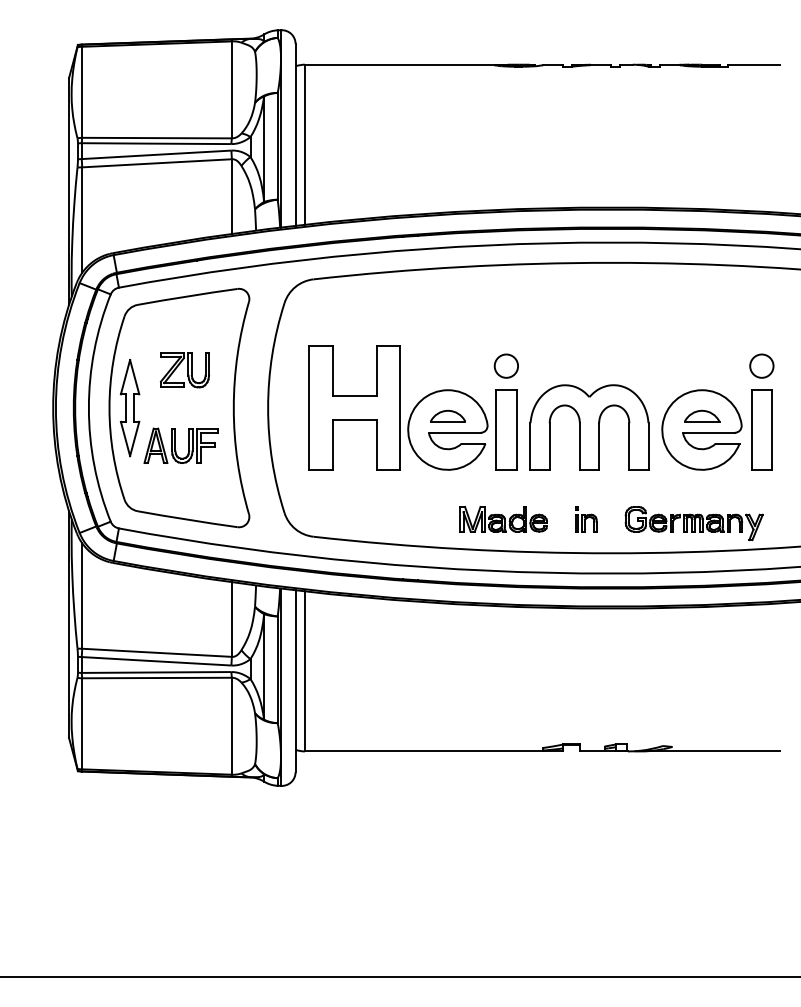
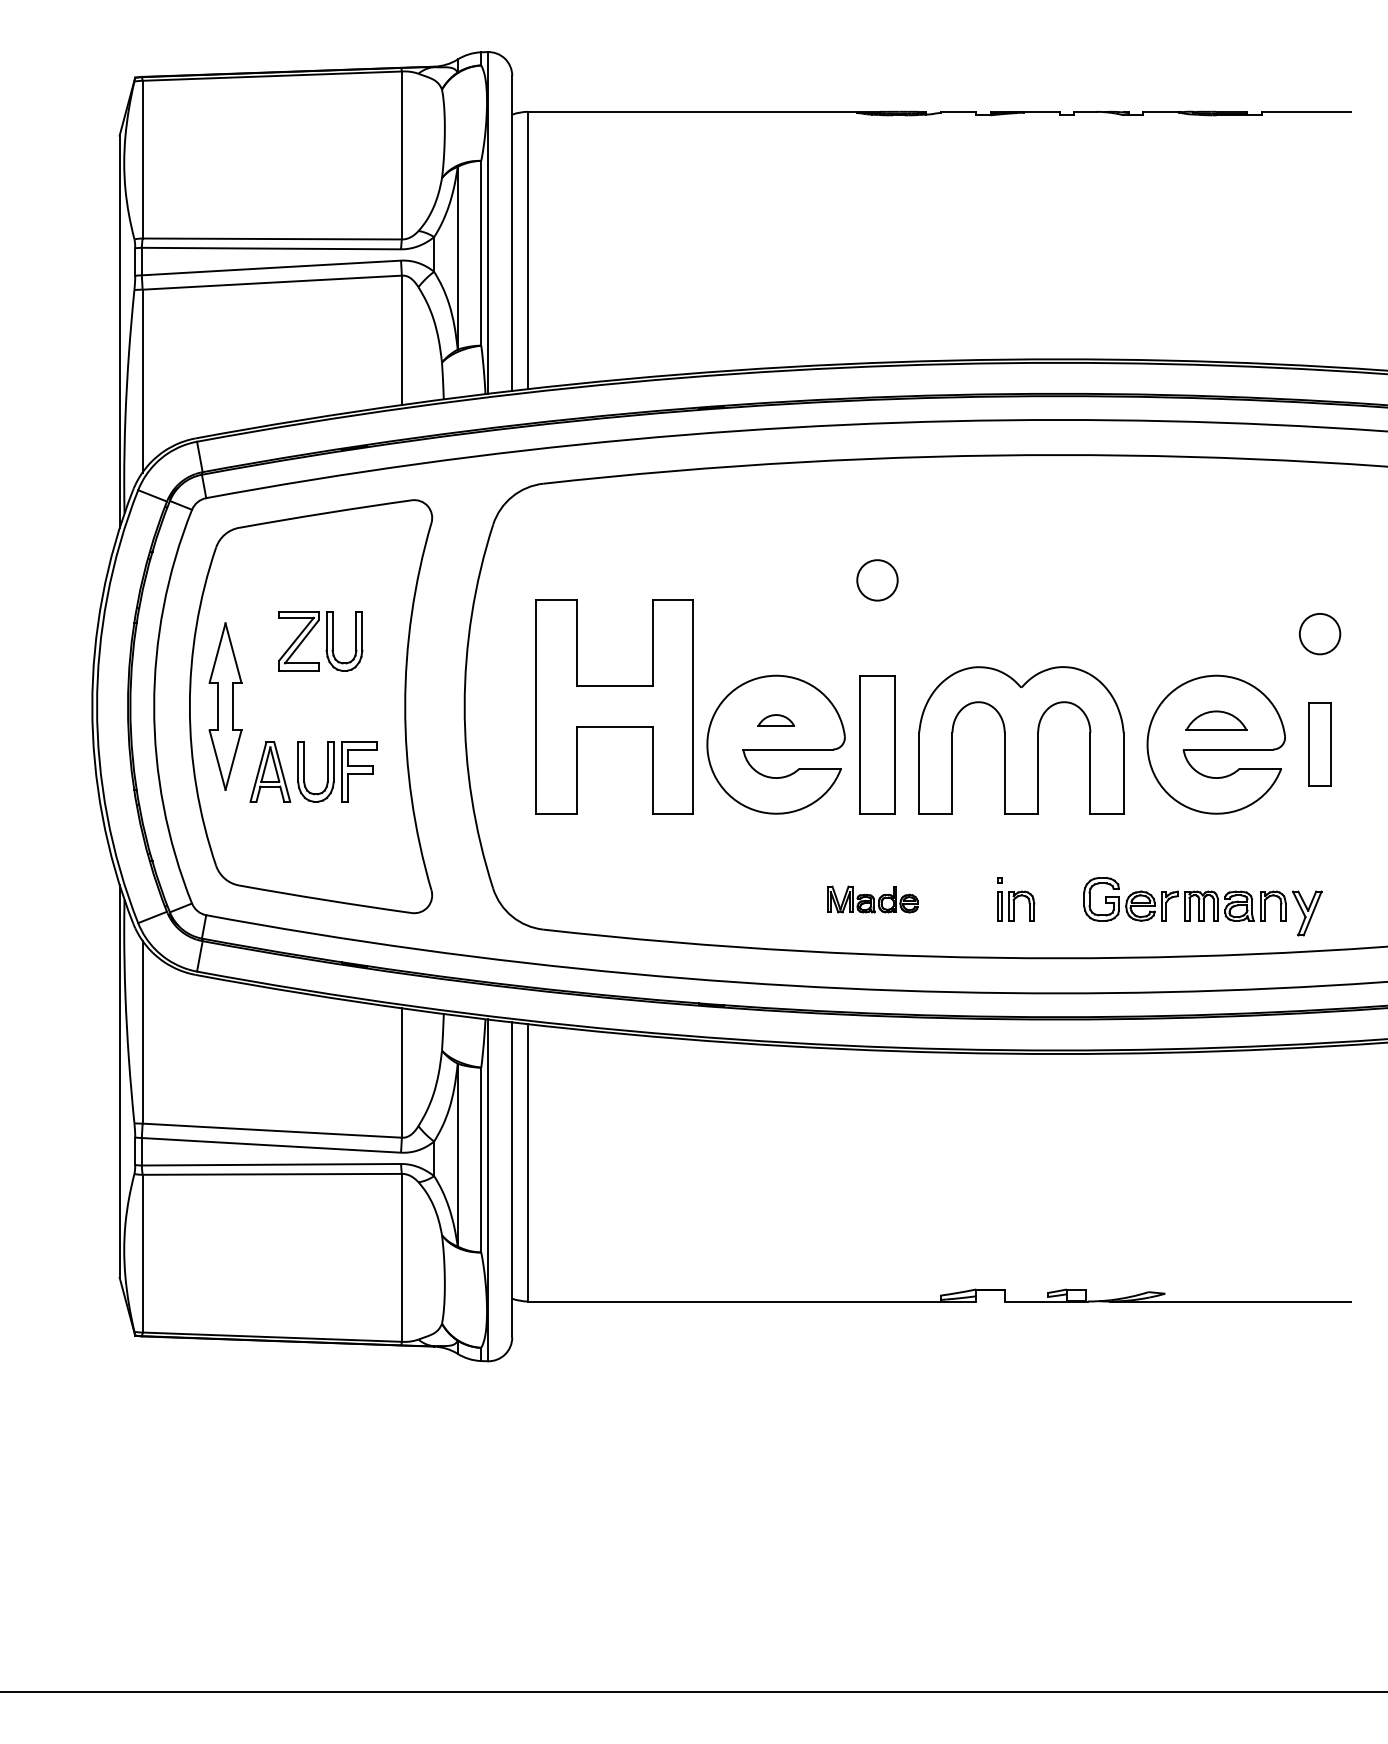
circle: (505, 365) -> (875, 579), moved
part: (447, 415) -> (775, 719), size x0.6
part: (761, 429) -> (1319, 743), size x0.6
part: (503, 519) -> (872, 899), size x0.6

